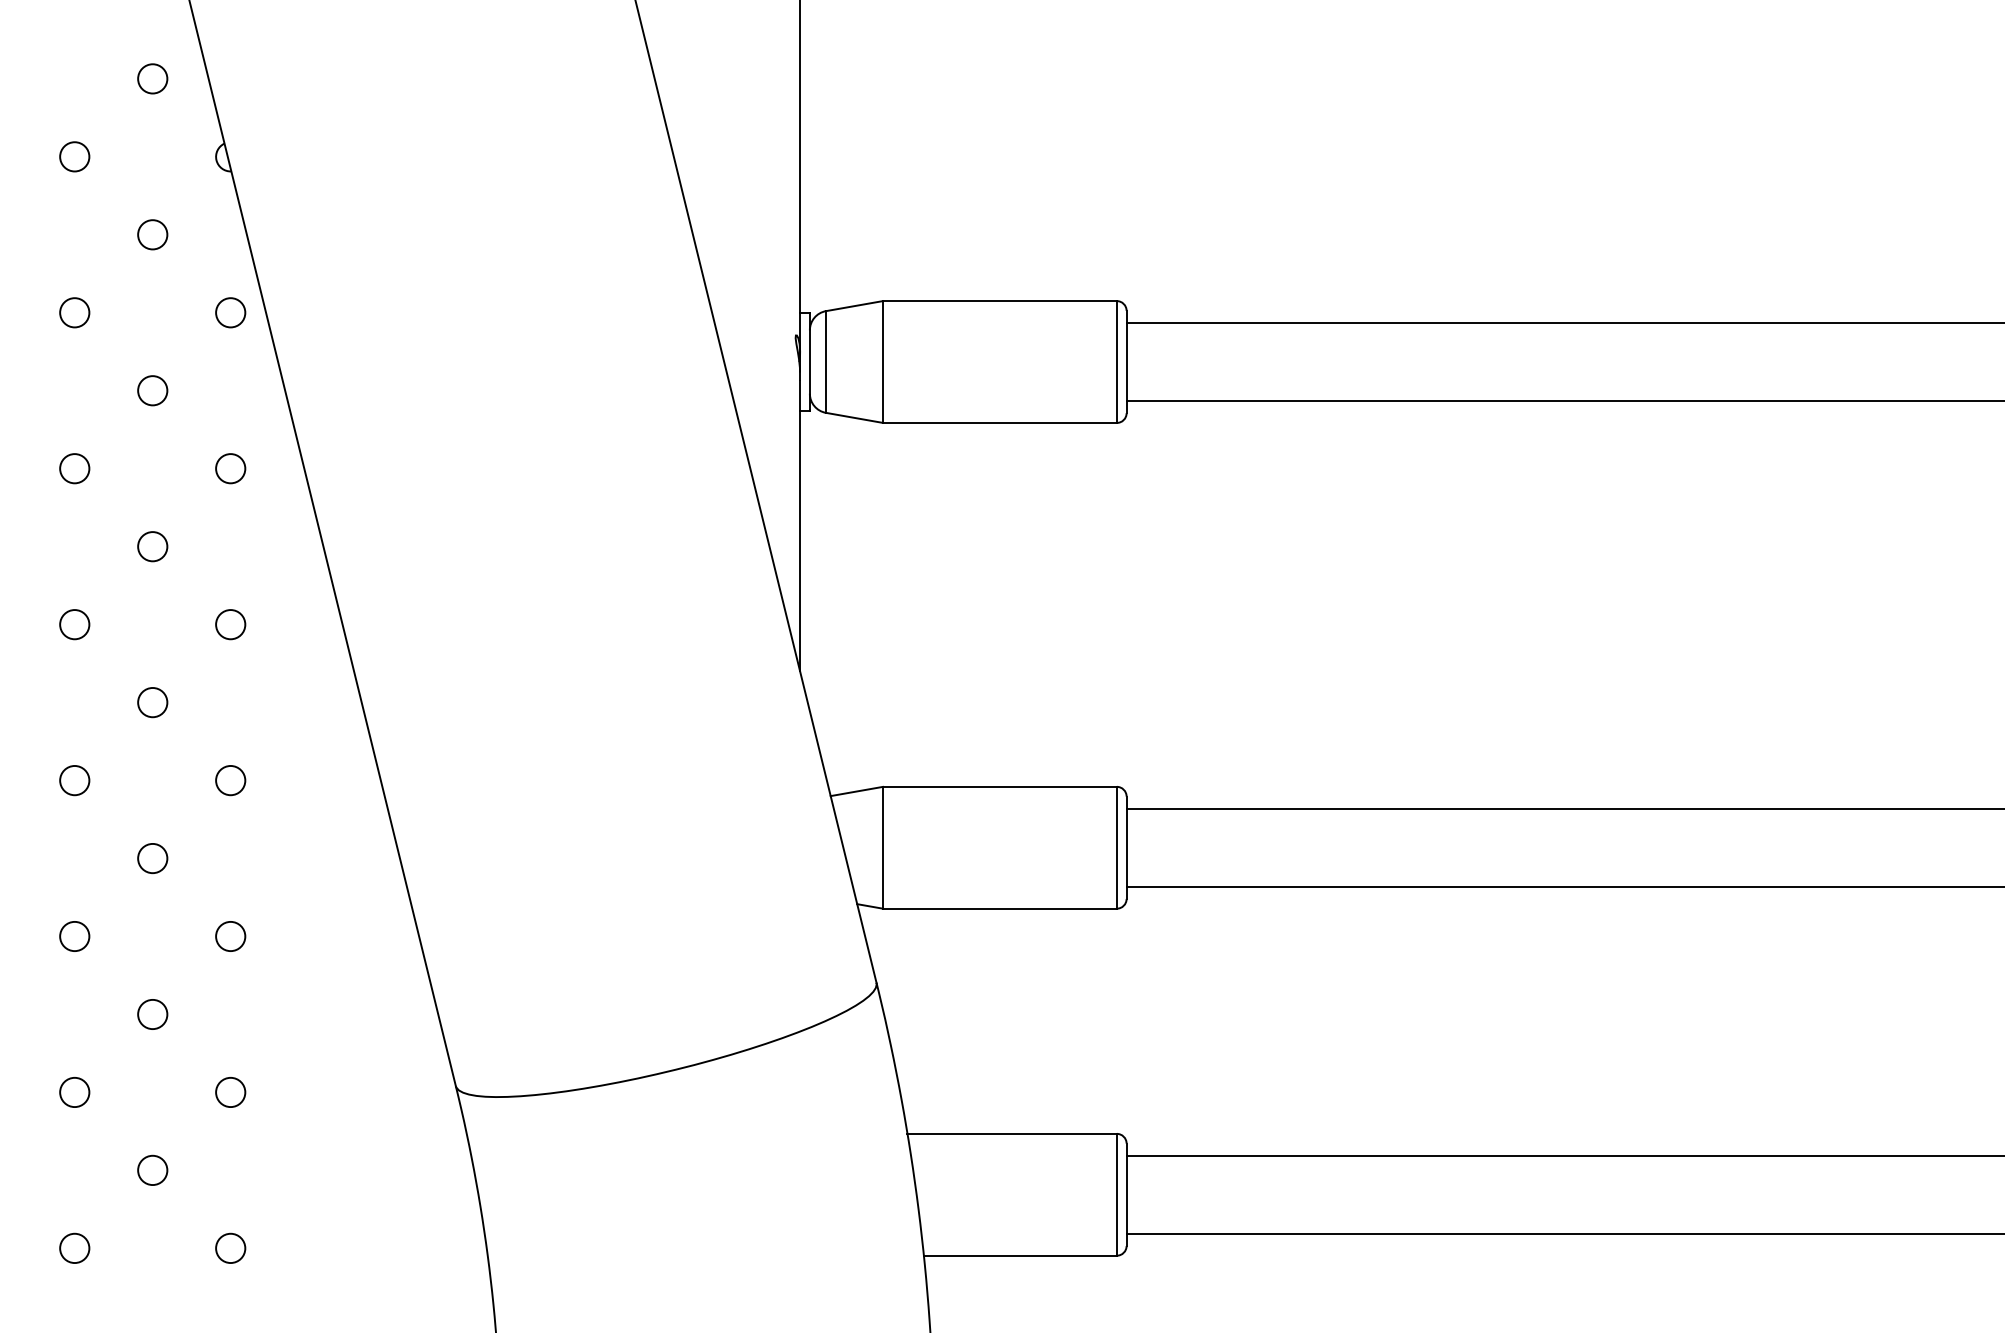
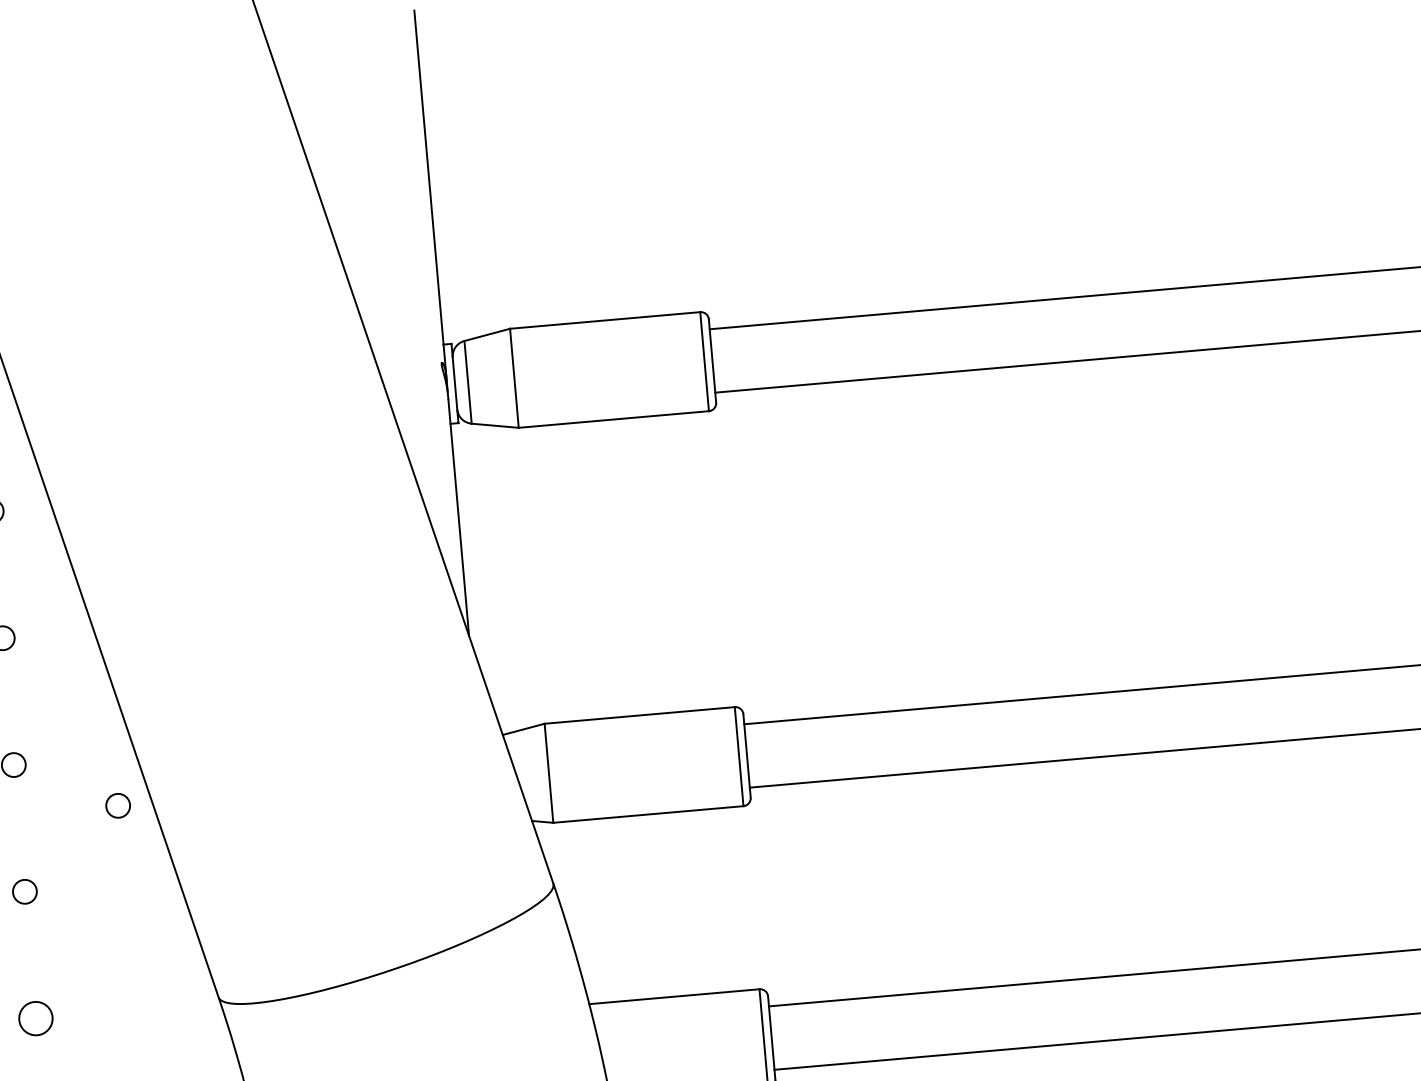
circle: (353, 841) -> (118, 805), added
circle: (230, 1092) -> (35, 1018), size x1.4

